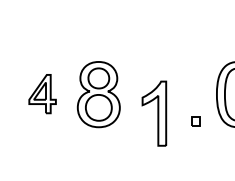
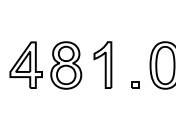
part: (41, 93) -> (25, 64), size x1.67
part: (153, 112) -> (102, 64), moved

